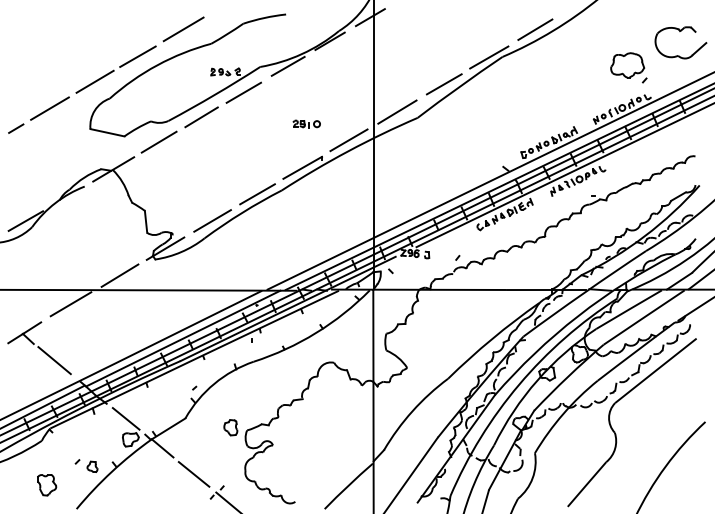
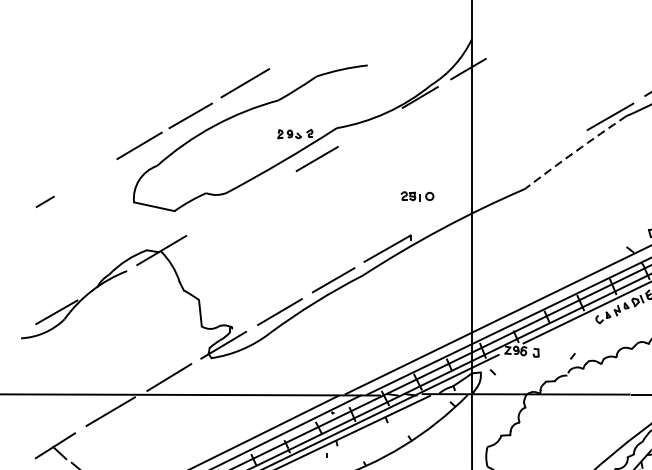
line: (287, 65) -> (369, 126), removed
line: (443, 84) -> (555, 149), removed
arc: (459, 86) -> (574, 151), solid -> dashed
line: (49, 108) -> (85, 177), removed
line: (397, 111) -> (500, 181), removed
line: (201, 117) -> (266, 188), removed
part: (306, 123) -> (417, 195), moved
line: (348, 140) -> (442, 215), removed
line: (158, 141) -> (215, 217), removed

